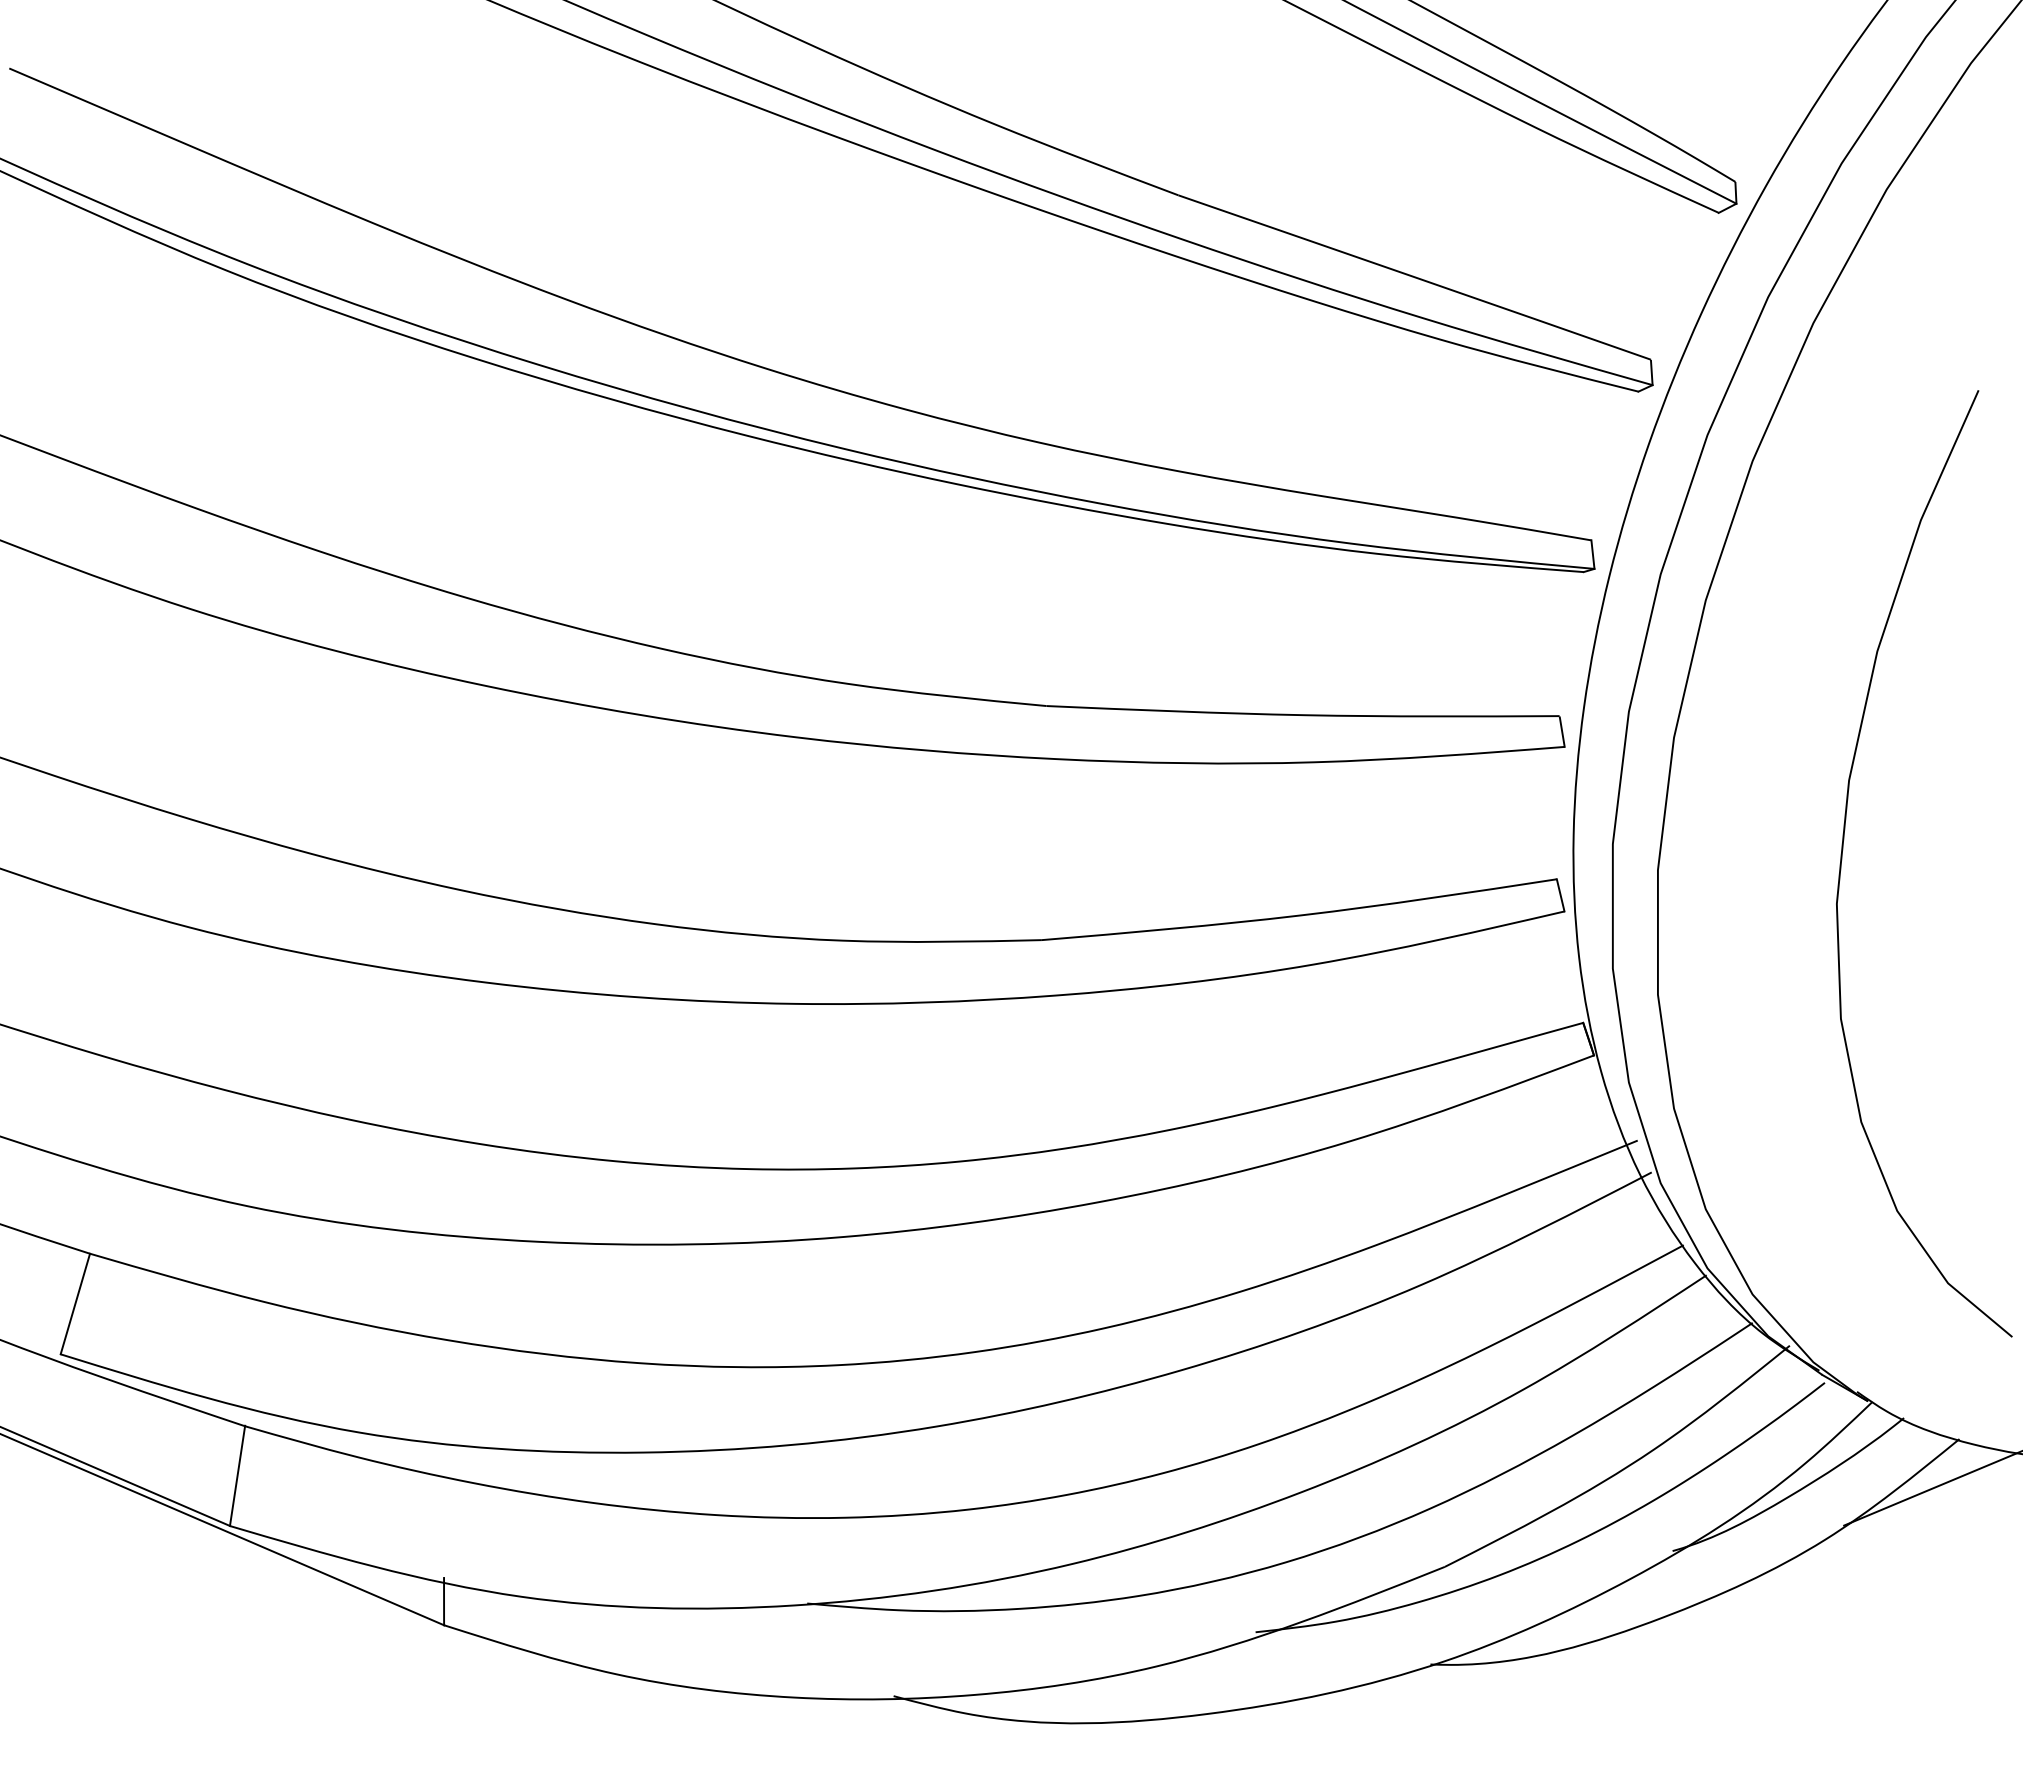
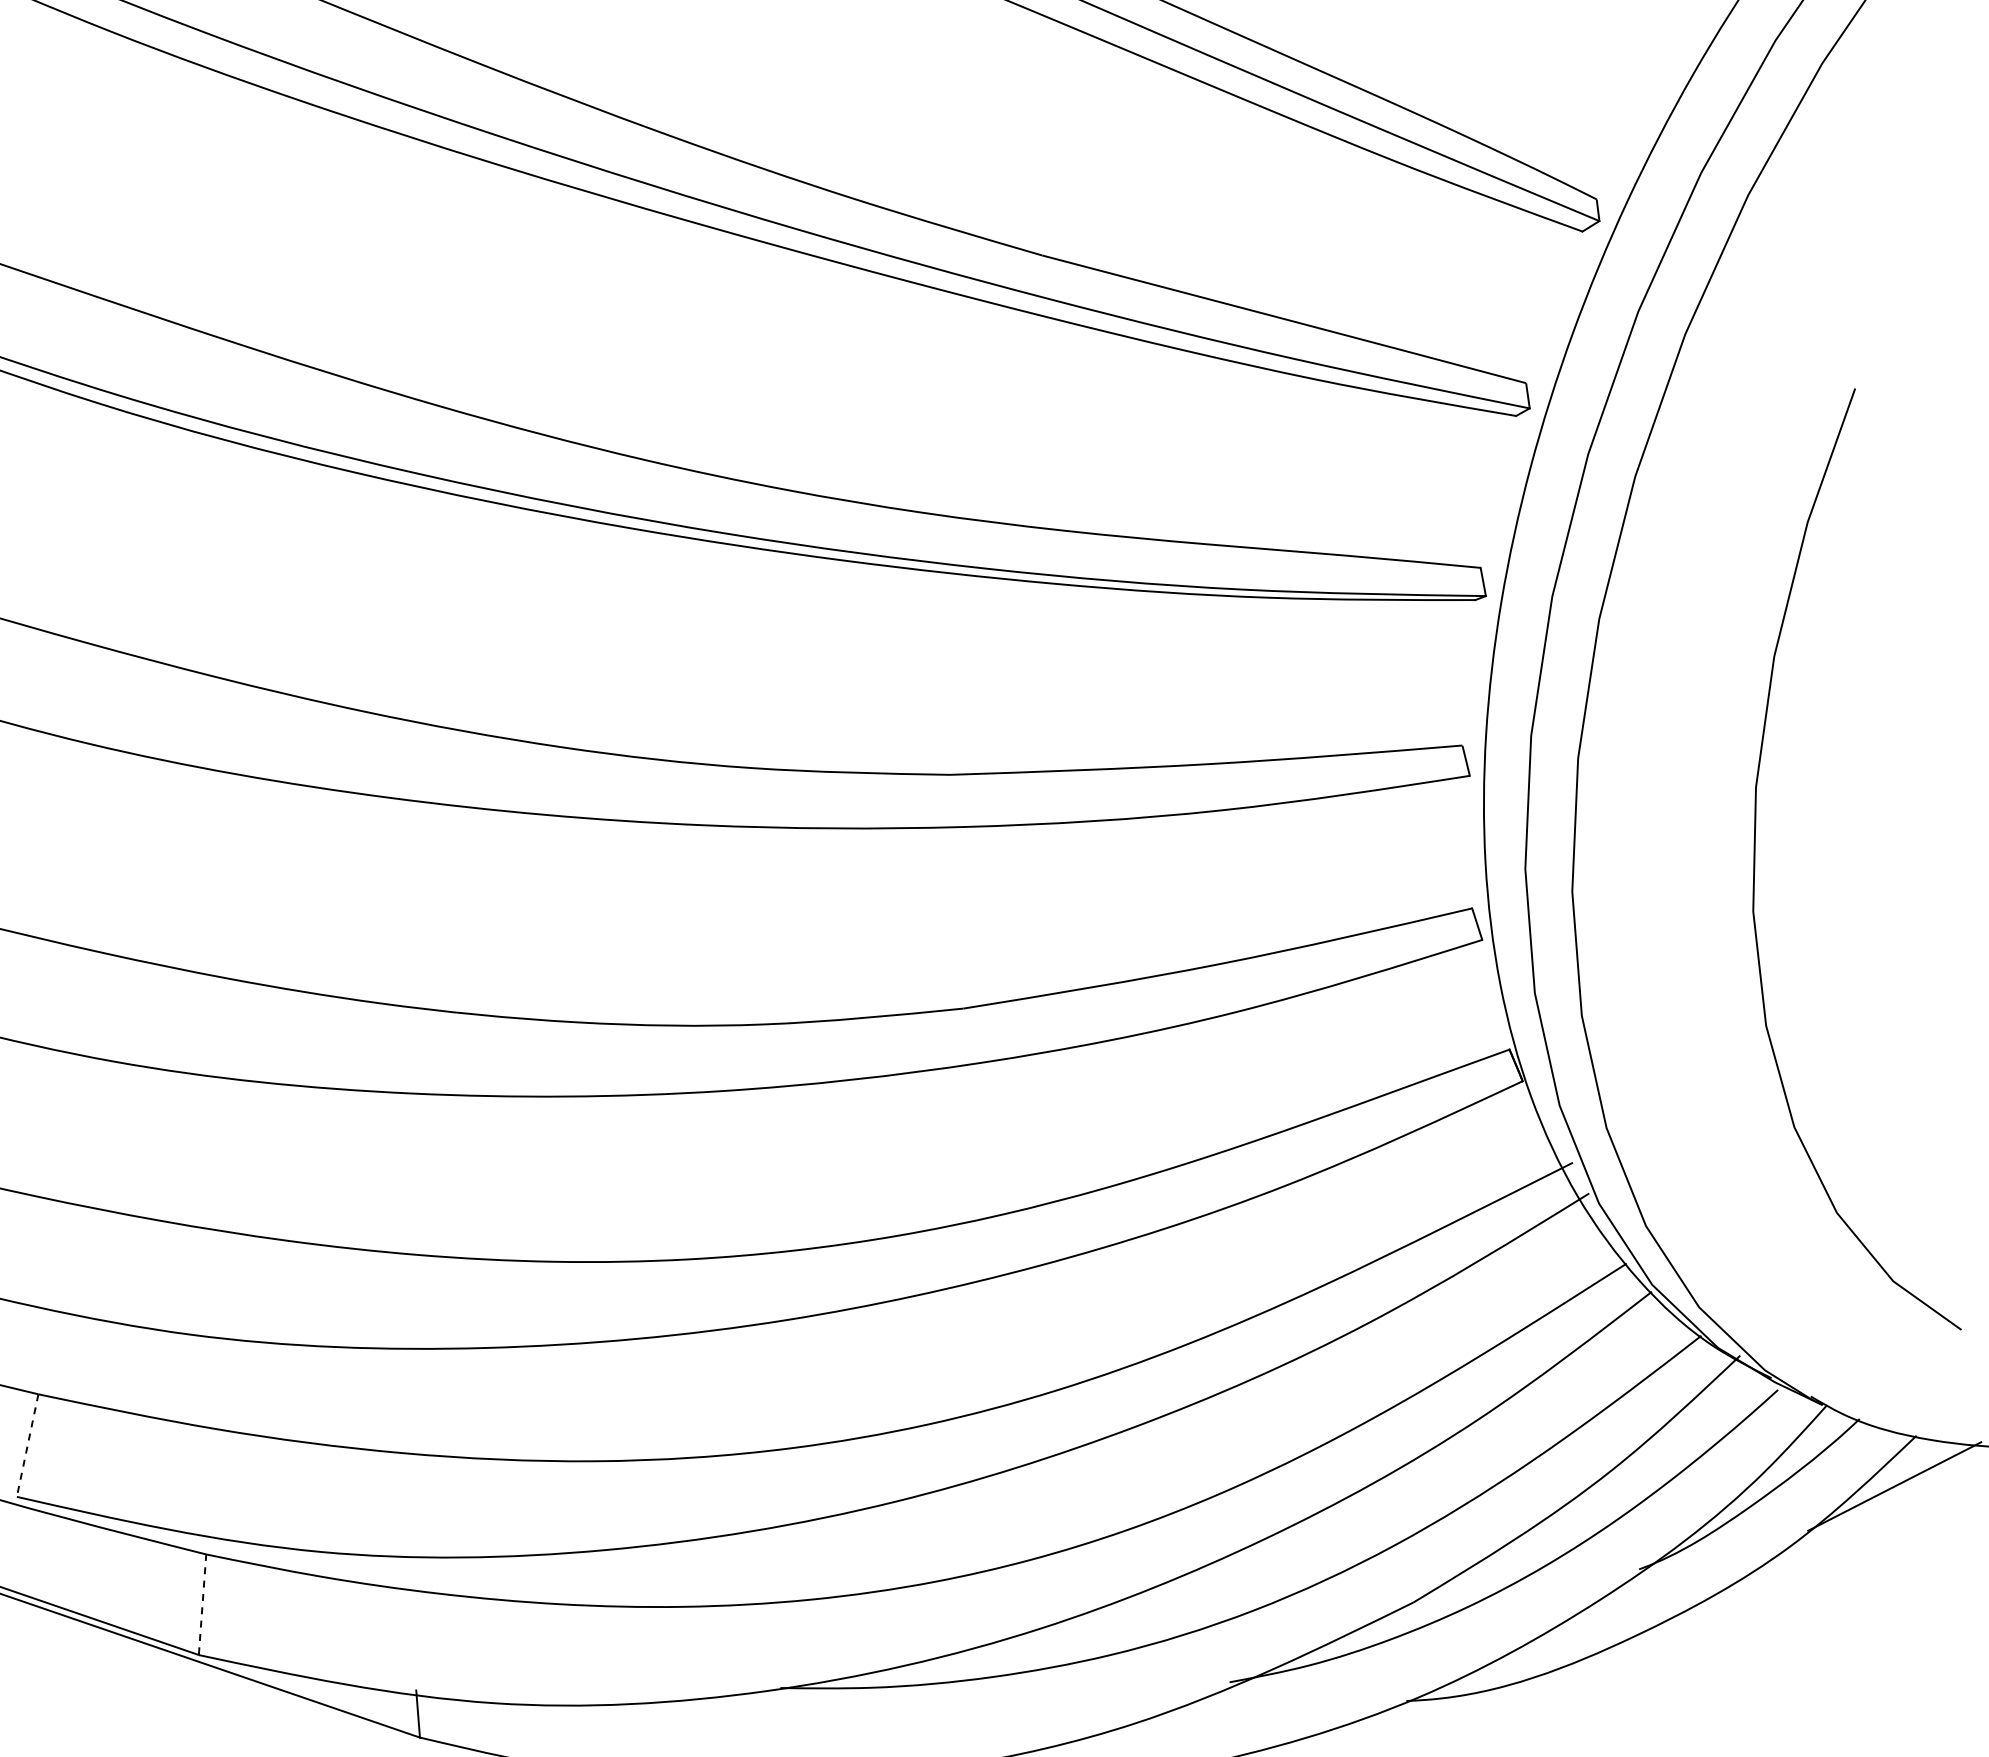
line: (75, 1304) -> (27, 1446), solid -> dashed
line: (237, 1475) -> (202, 1604), solid -> dashed

